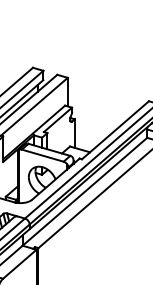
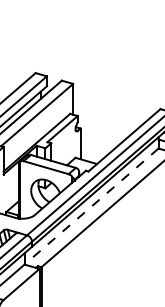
line: (84, 191) -> (91, 206), solid -> dashed

